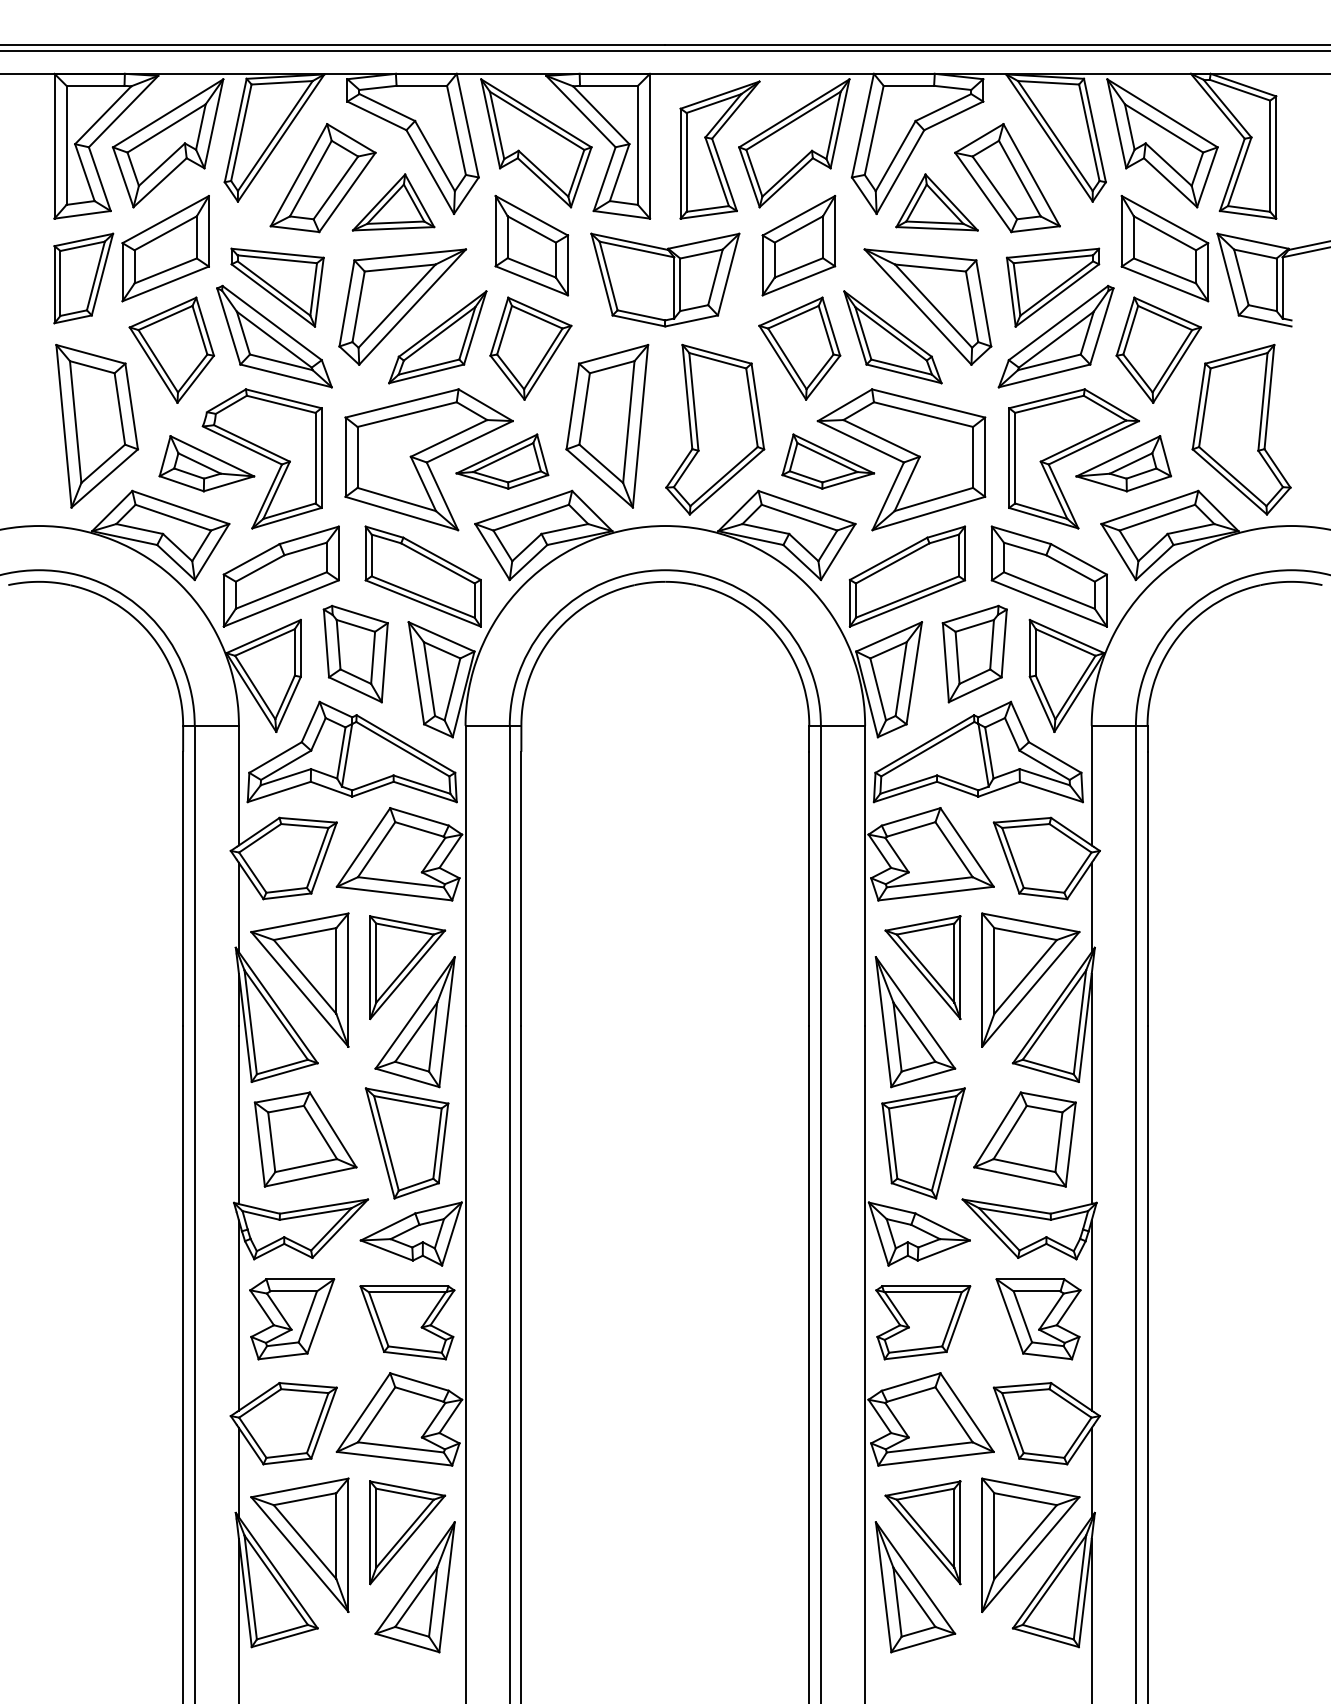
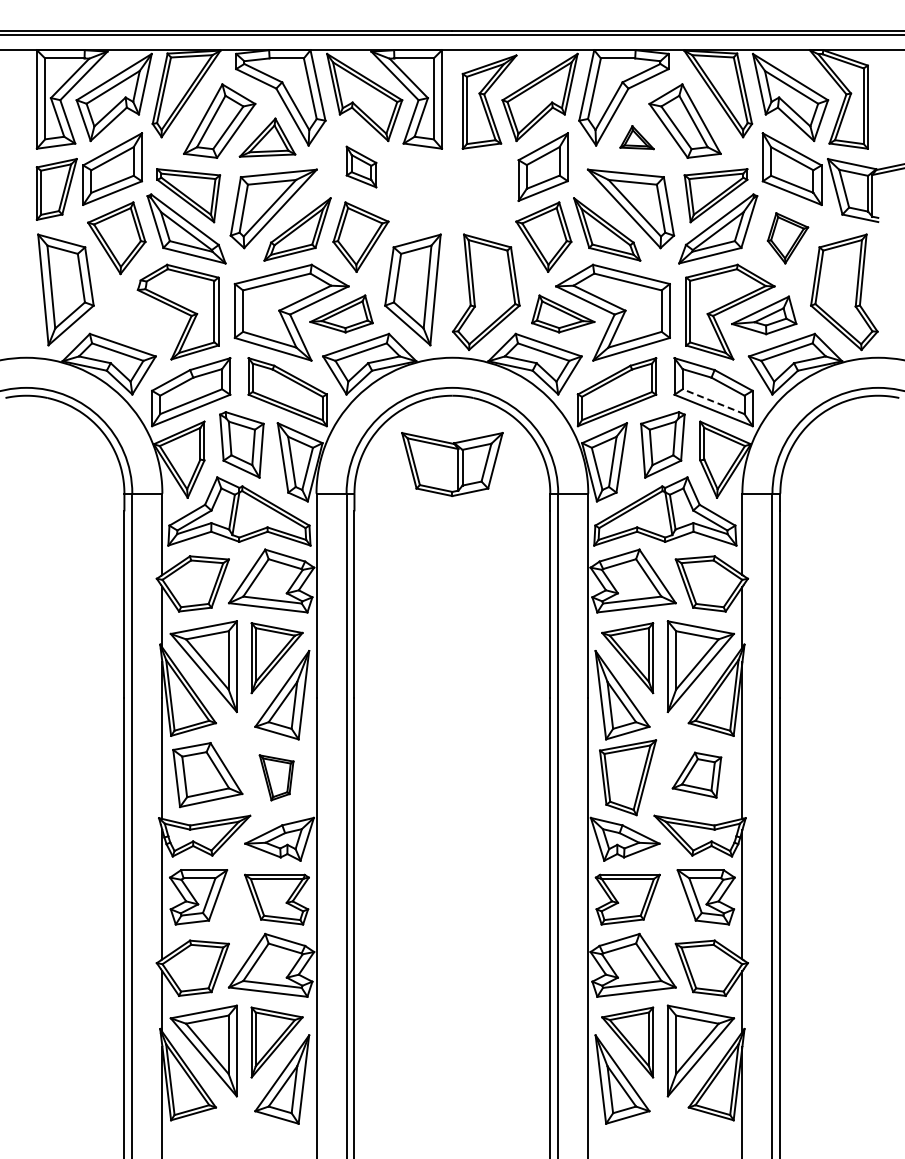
part: (936, 202) -> (636, 137), size x0.6
part: (531, 244) -> (361, 166), size x0.6
part: (665, 280) -> (452, 464), moved
part: (1158, 350) -> (787, 238), size x0.7
part: (206, 463) -> (140, 315), removed
line: (1049, 590) -> (713, 401), solid -> dashed
part: (1024, 1140) -> (696, 775), size x0.7
part: (406, 1143) -> (276, 777), size x0.6

